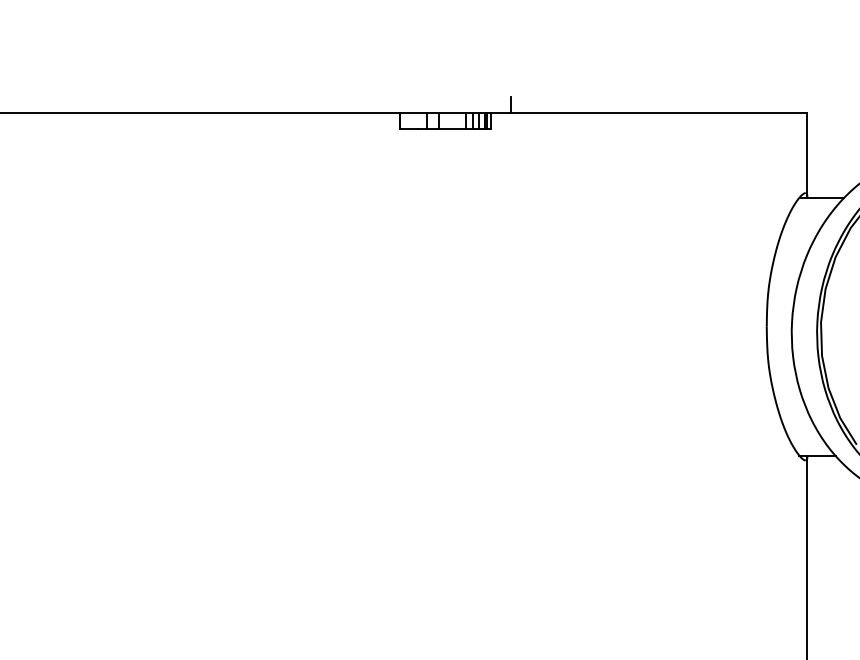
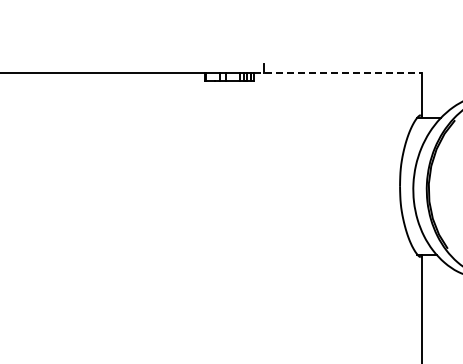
line: (648, 112) -> (337, 72), solid -> dashed

